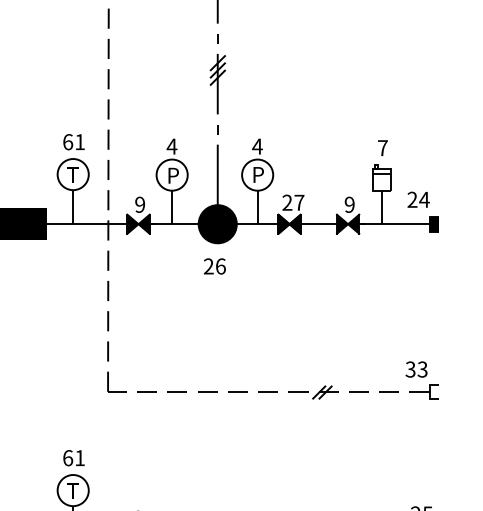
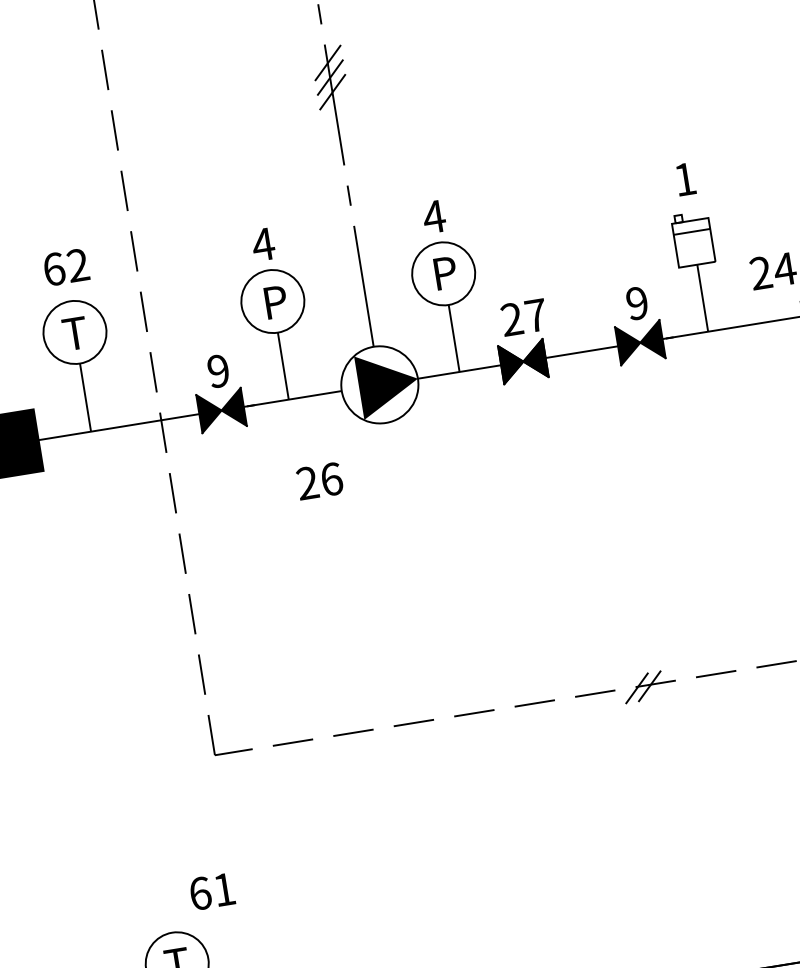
text: (79, 142) -> (77, 266), 61 -> 62
text: (382, 148) -> (684, 180), 7 -> 1
fill: (217, 224) -> (379, 385), removed
text: (214, 266) -> (319, 481), moved
text: (73, 458) -> (211, 892), moved

